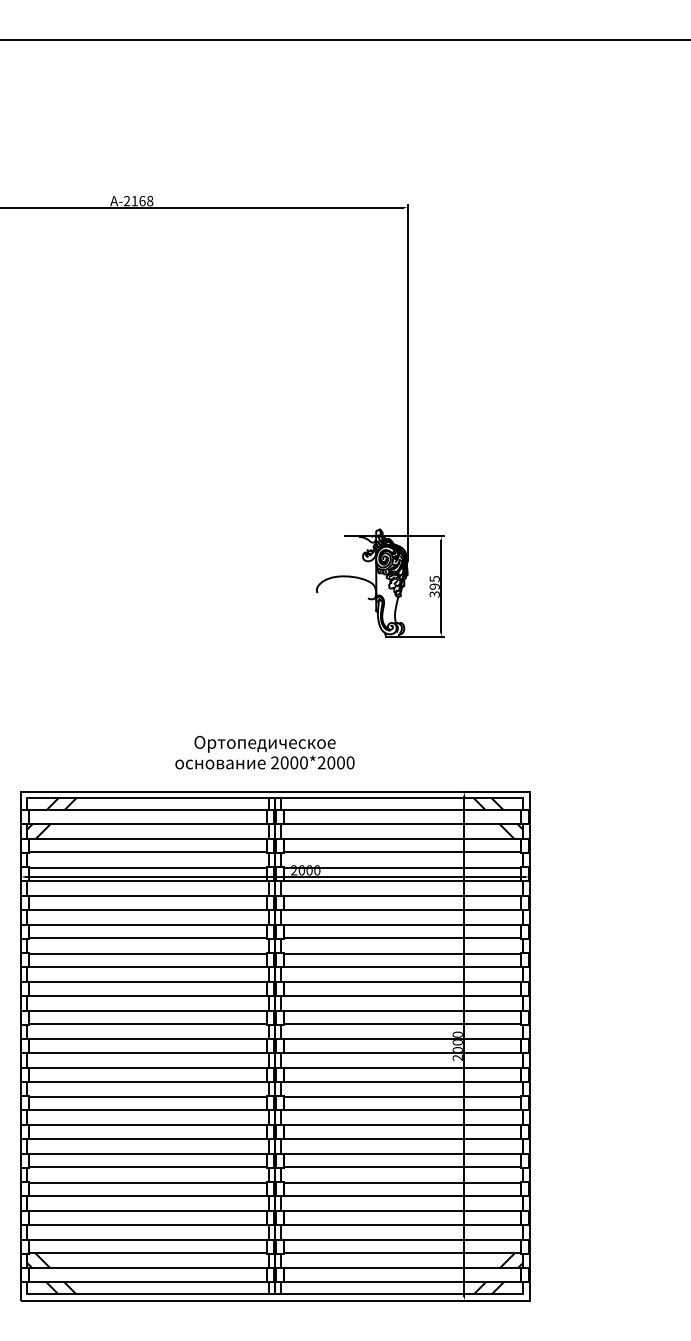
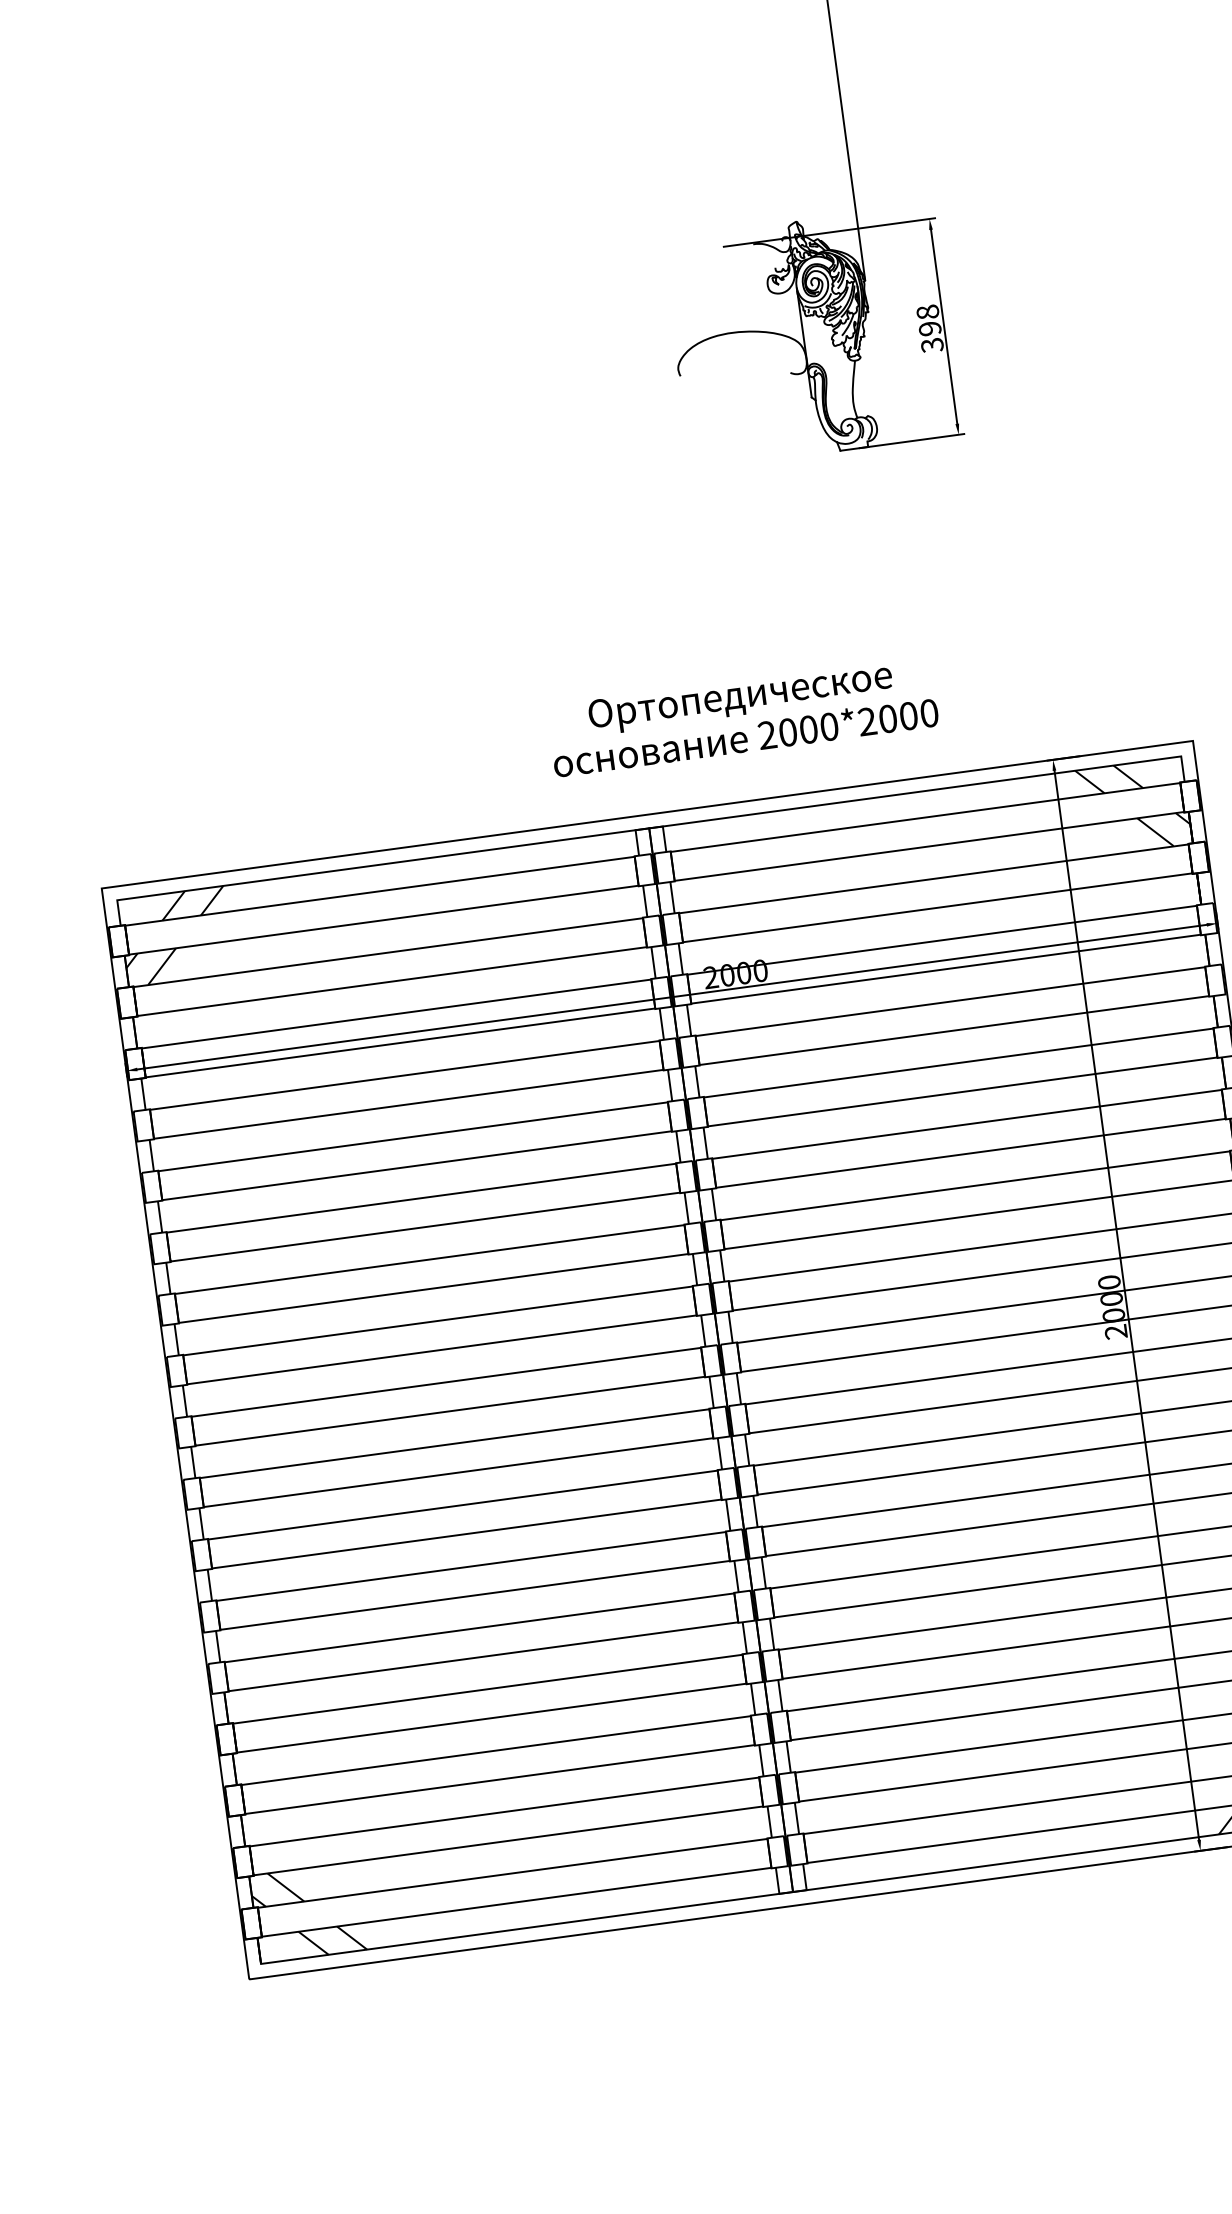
text: (434, 578) -> (927, 311), 395 -> 398
text: (264, 752) -> (741, 716), moved

